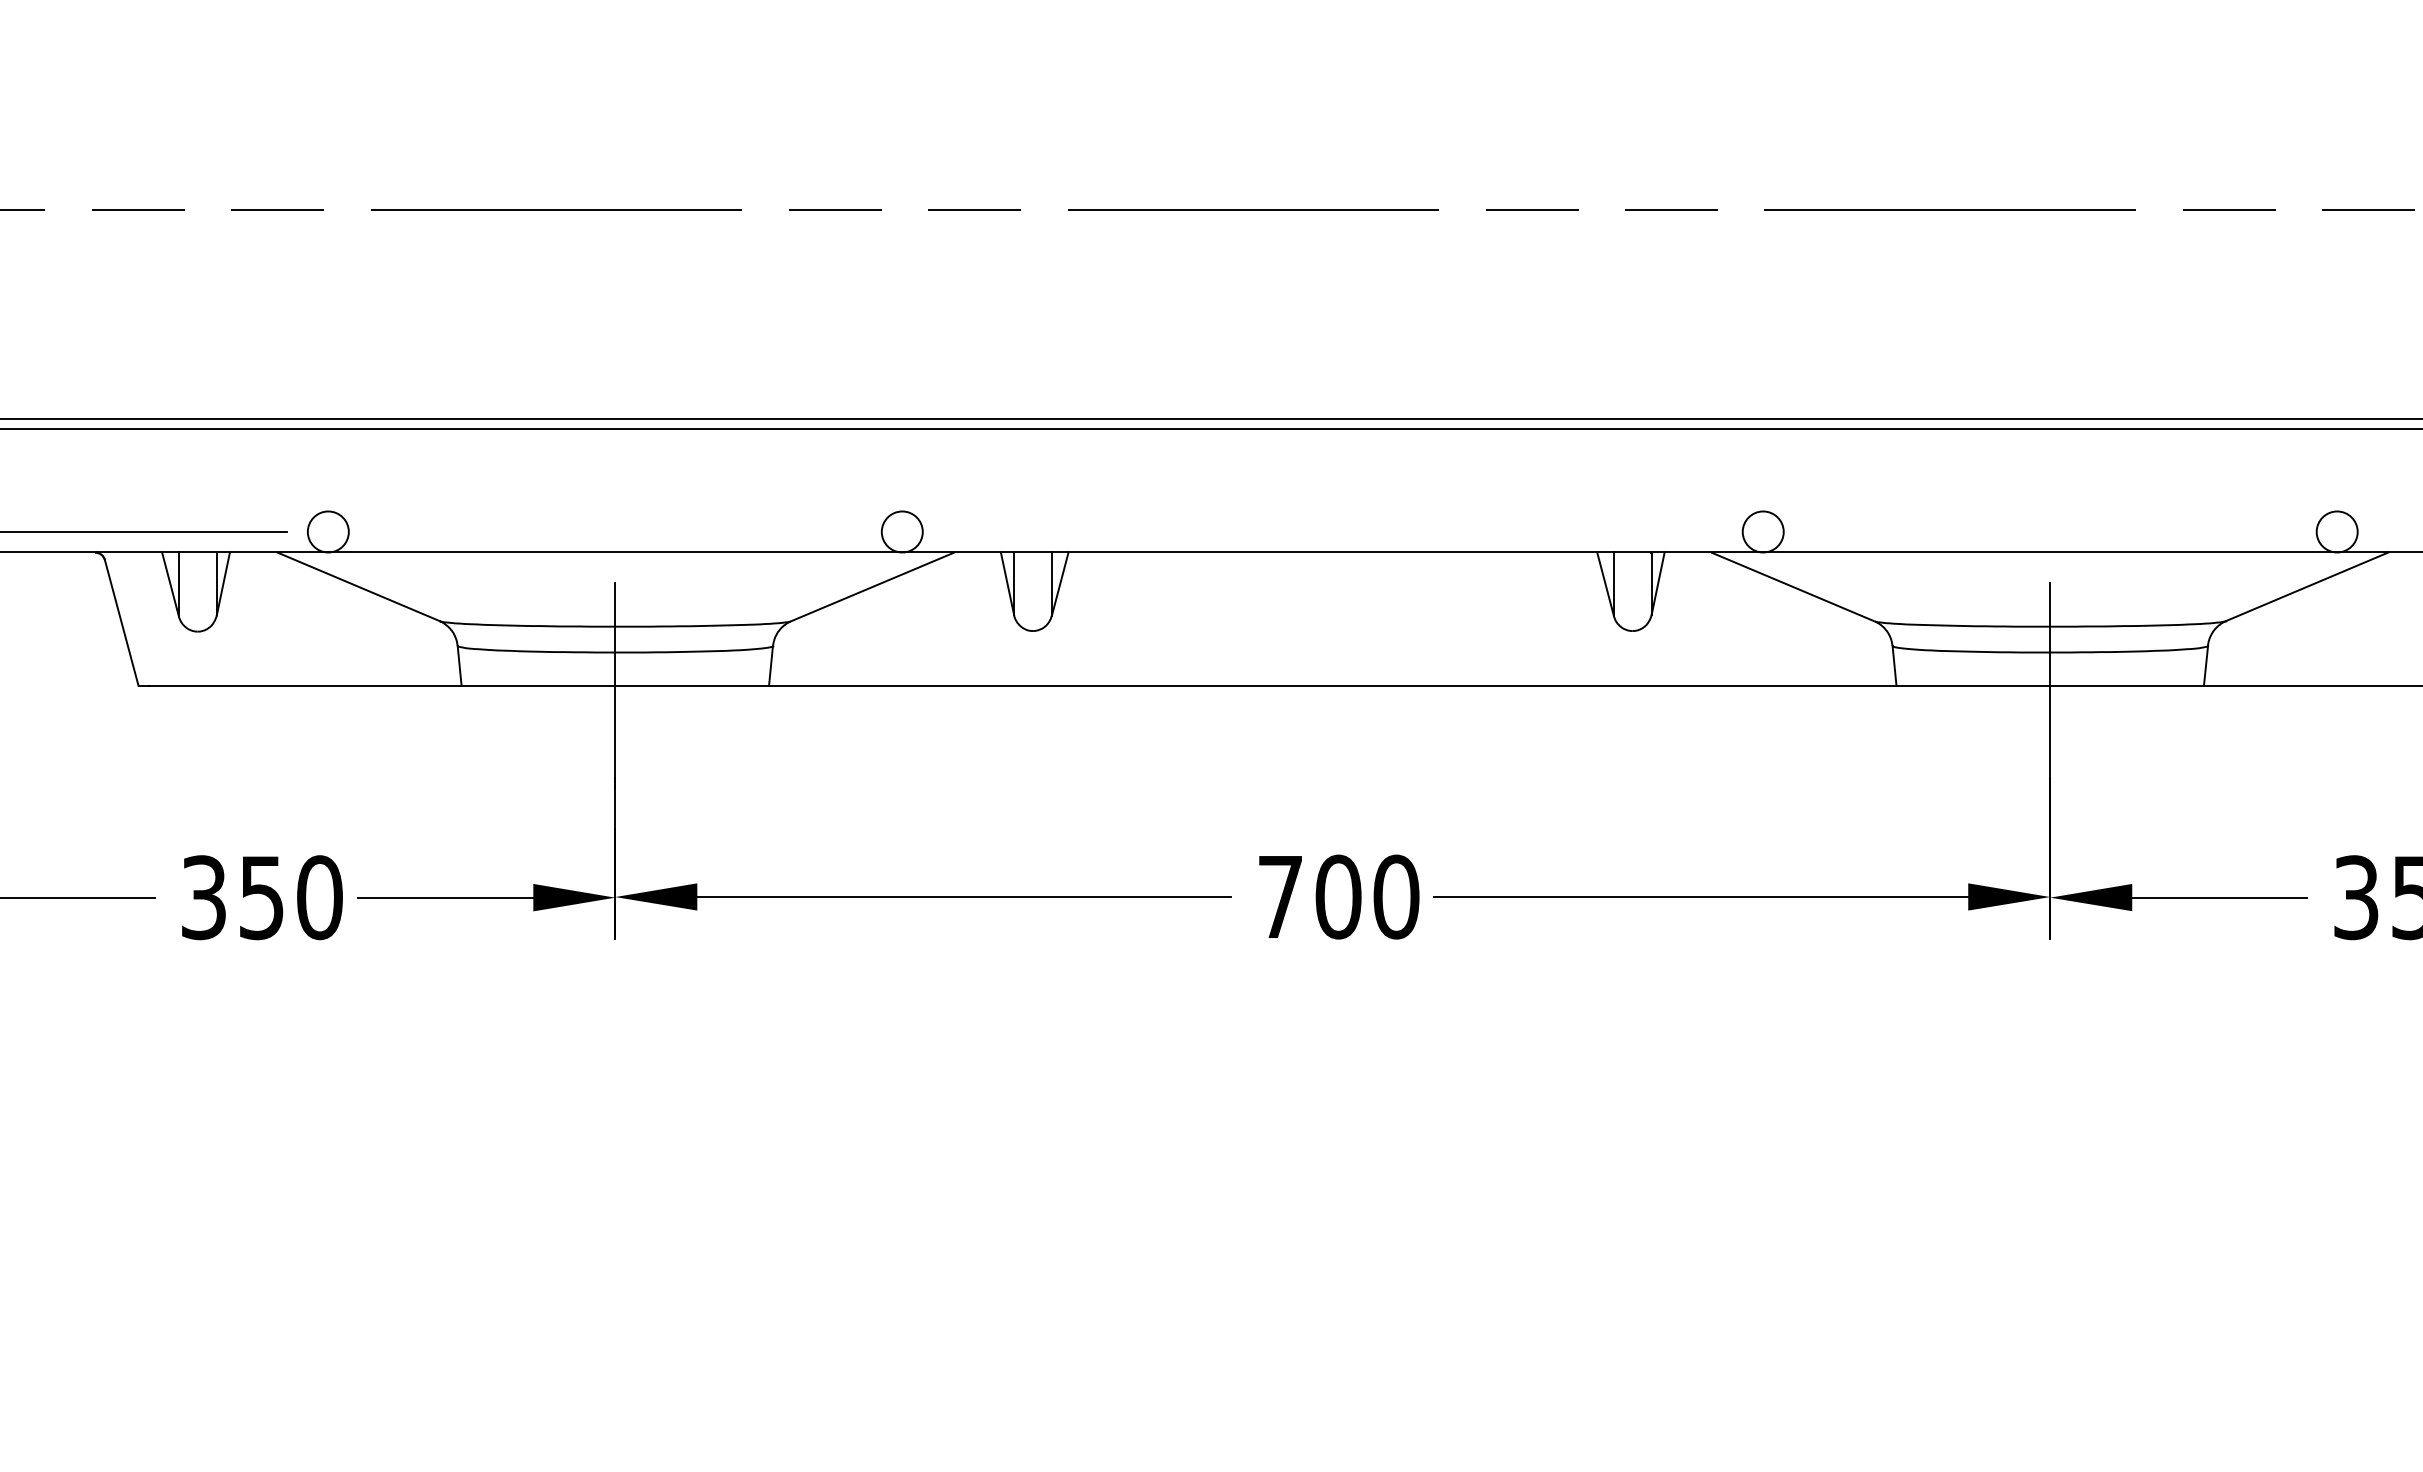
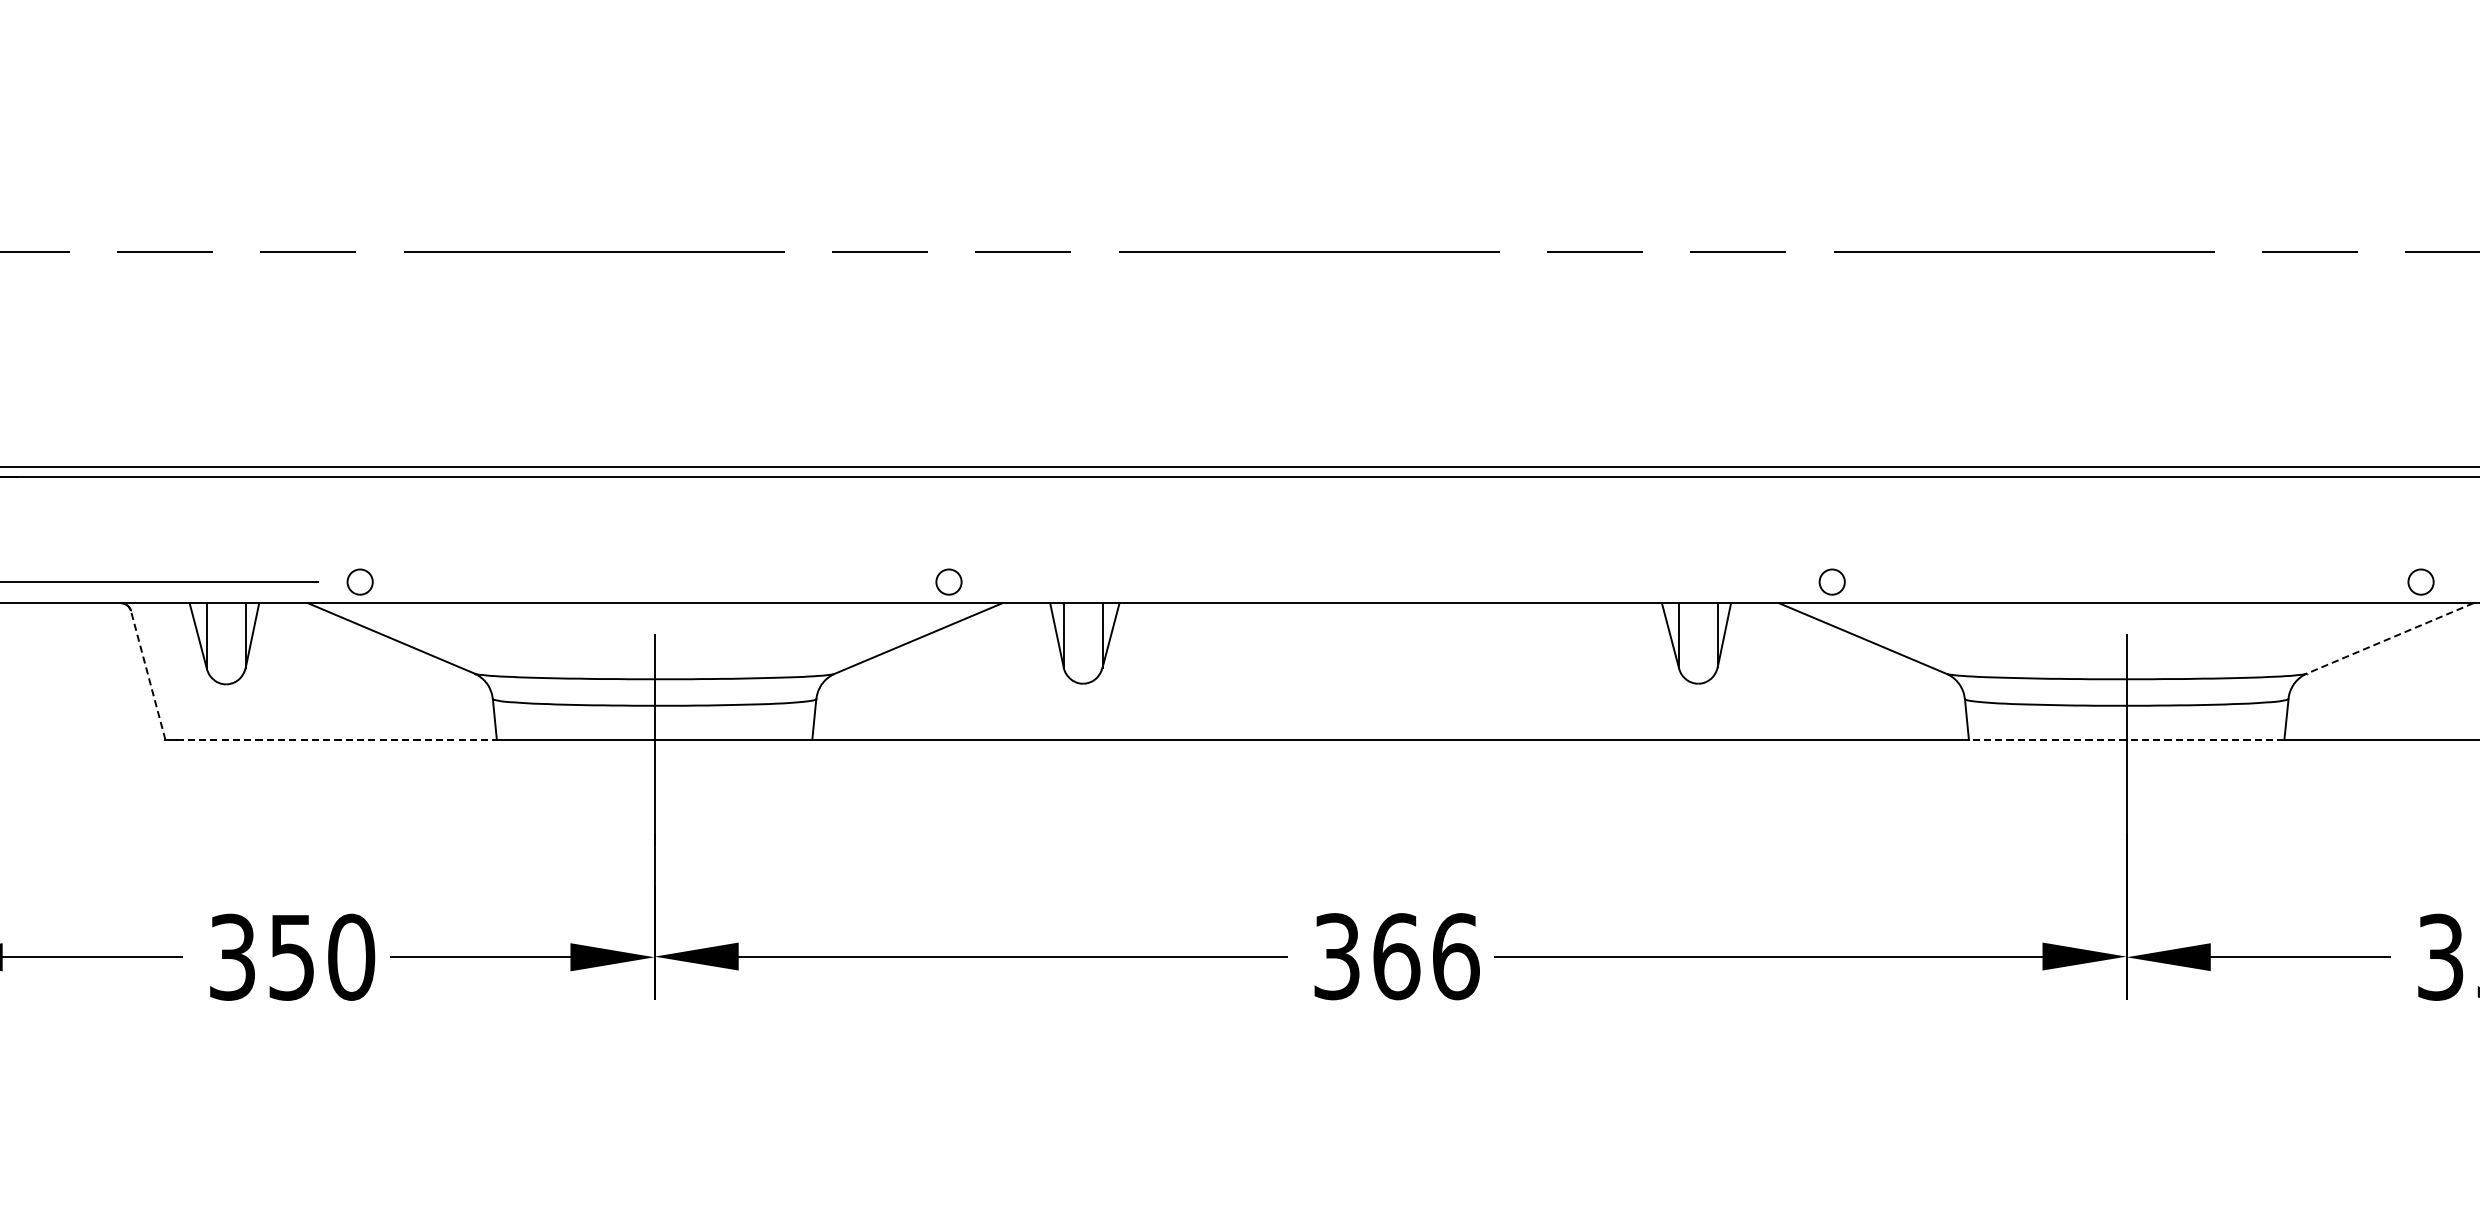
circle: (327, 531) -> (359, 581), size x0.6
circle: (901, 531) -> (948, 581), size x0.6
circle: (1762, 531) -> (1831, 581), size x0.6
circle: (2336, 531) -> (2420, 581), size x0.6
line: (2306, 587) -> (2389, 639), solid -> dashed
line: (121, 622) -> (147, 674), solid -> dashed
line: (305, 685) -> (336, 739), solid -> dashed
line: (2050, 685) -> (2126, 739), solid -> dashed
text: (1338, 896) -> (1396, 956), 700 -> 366

